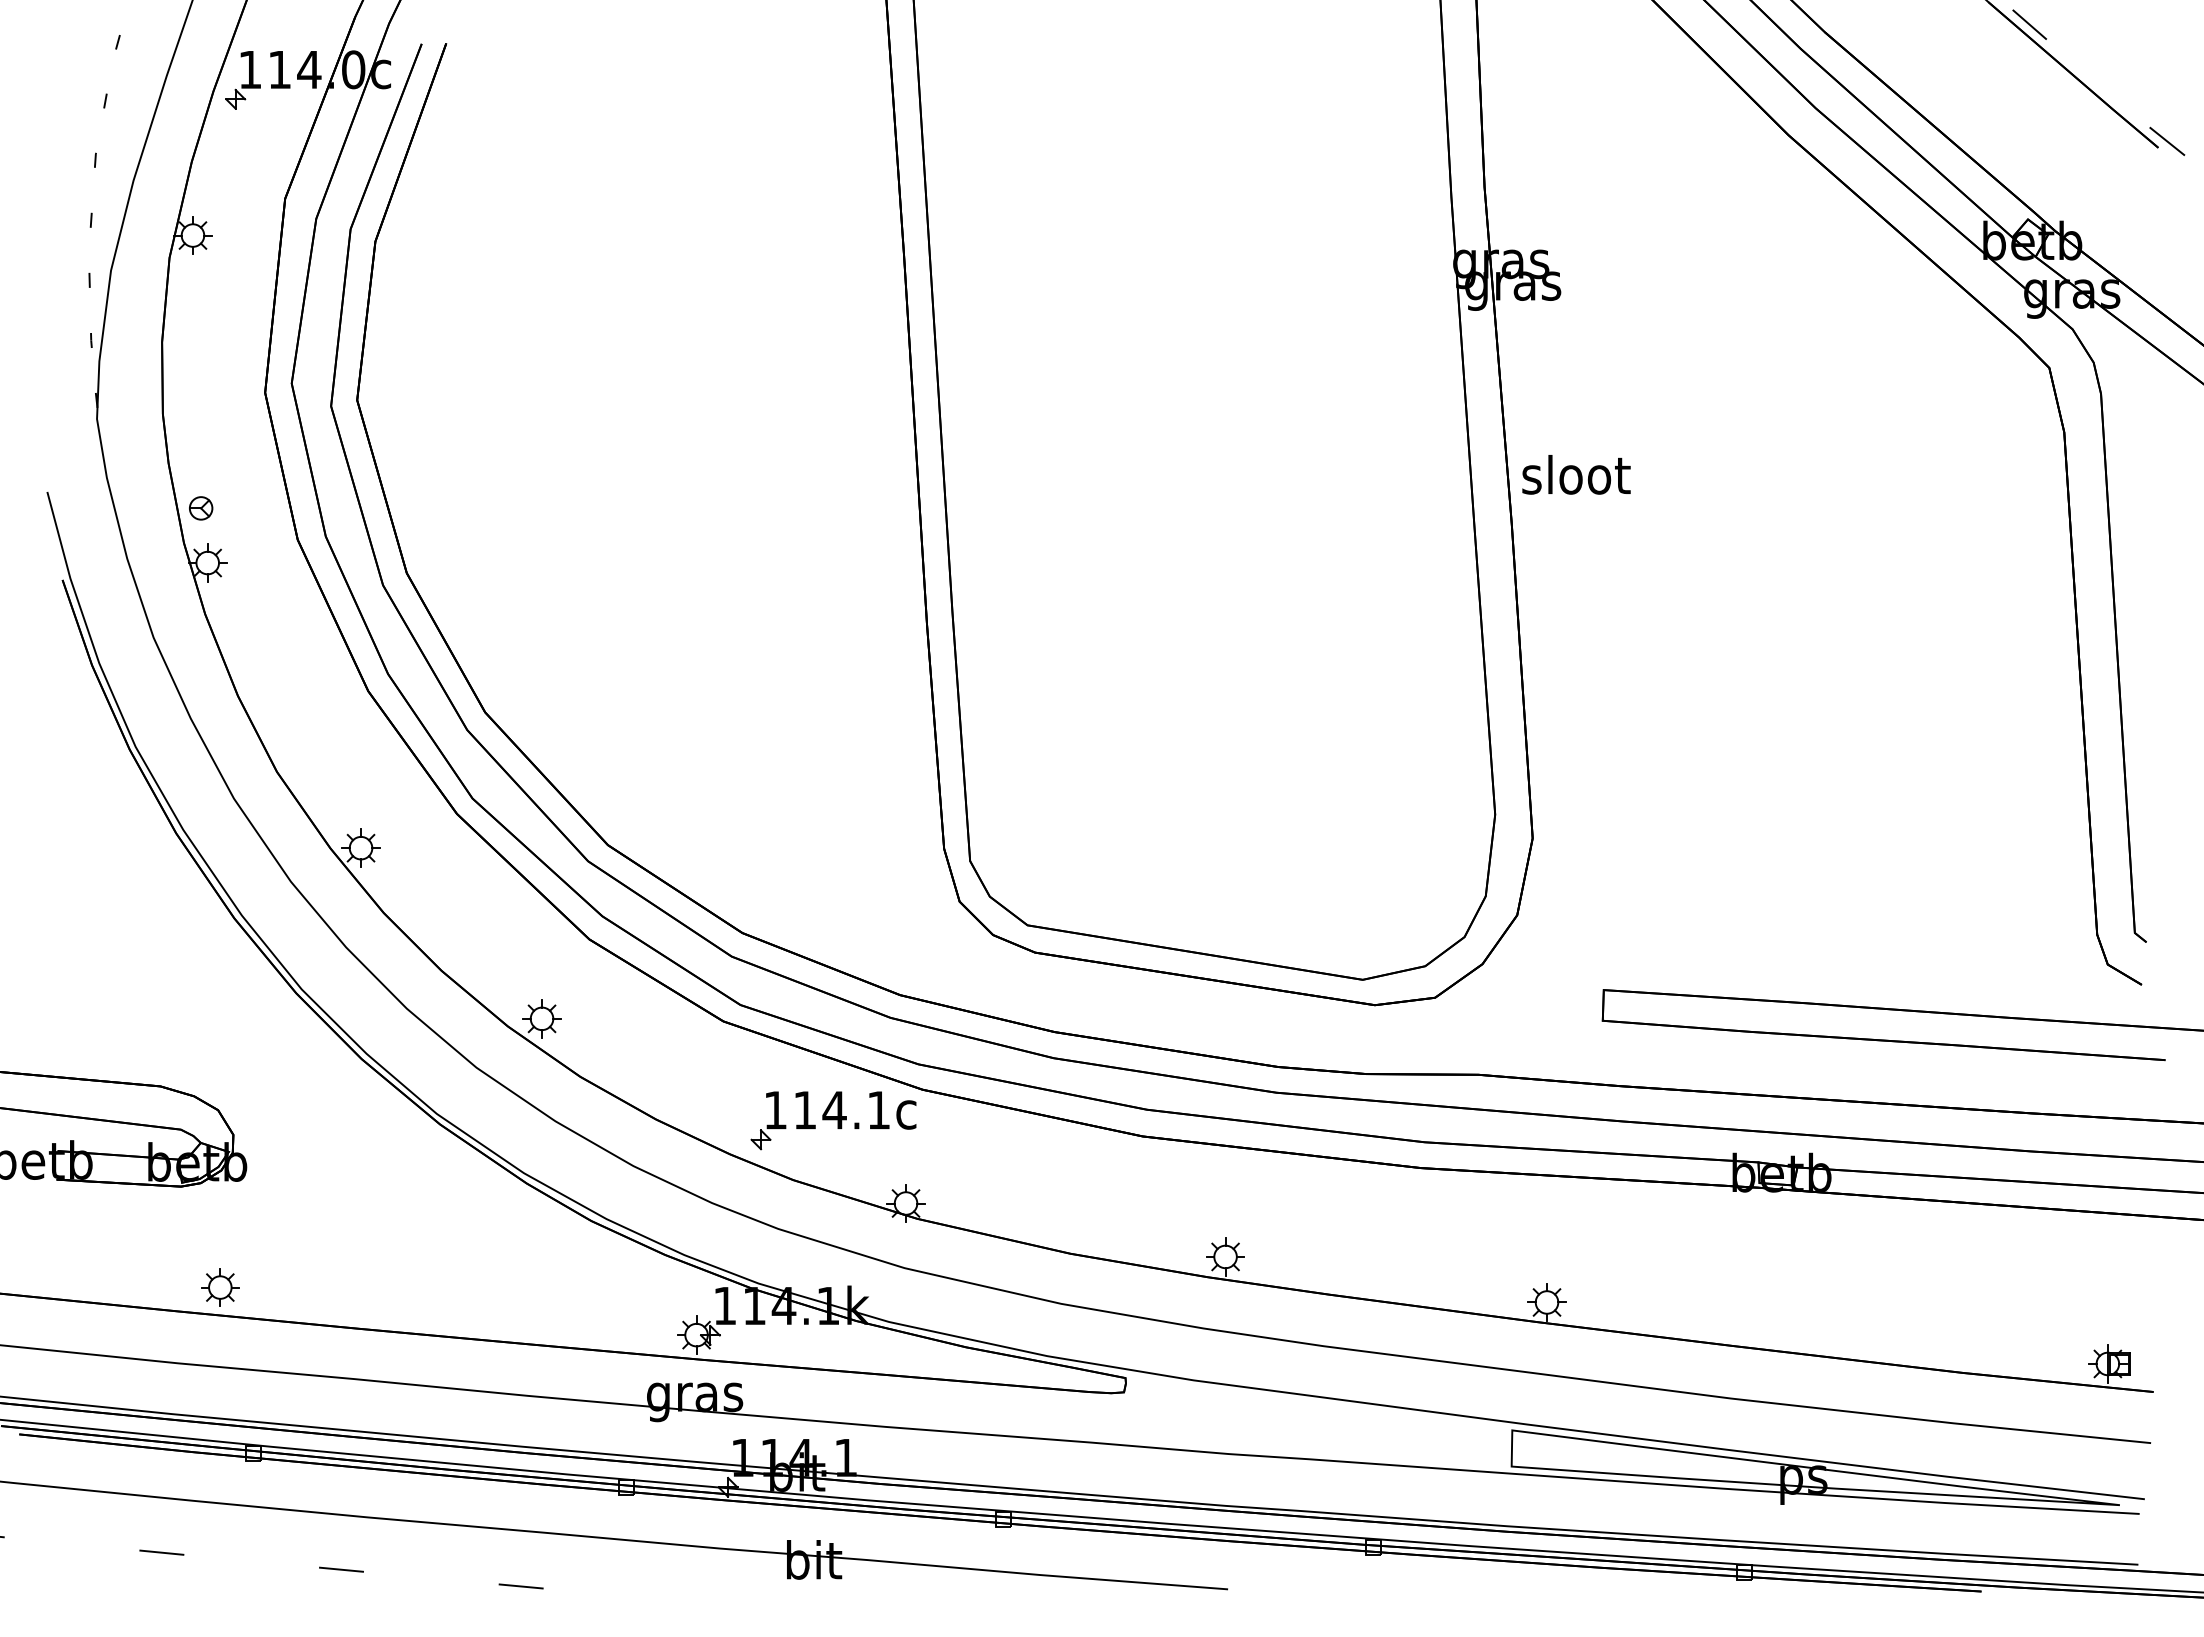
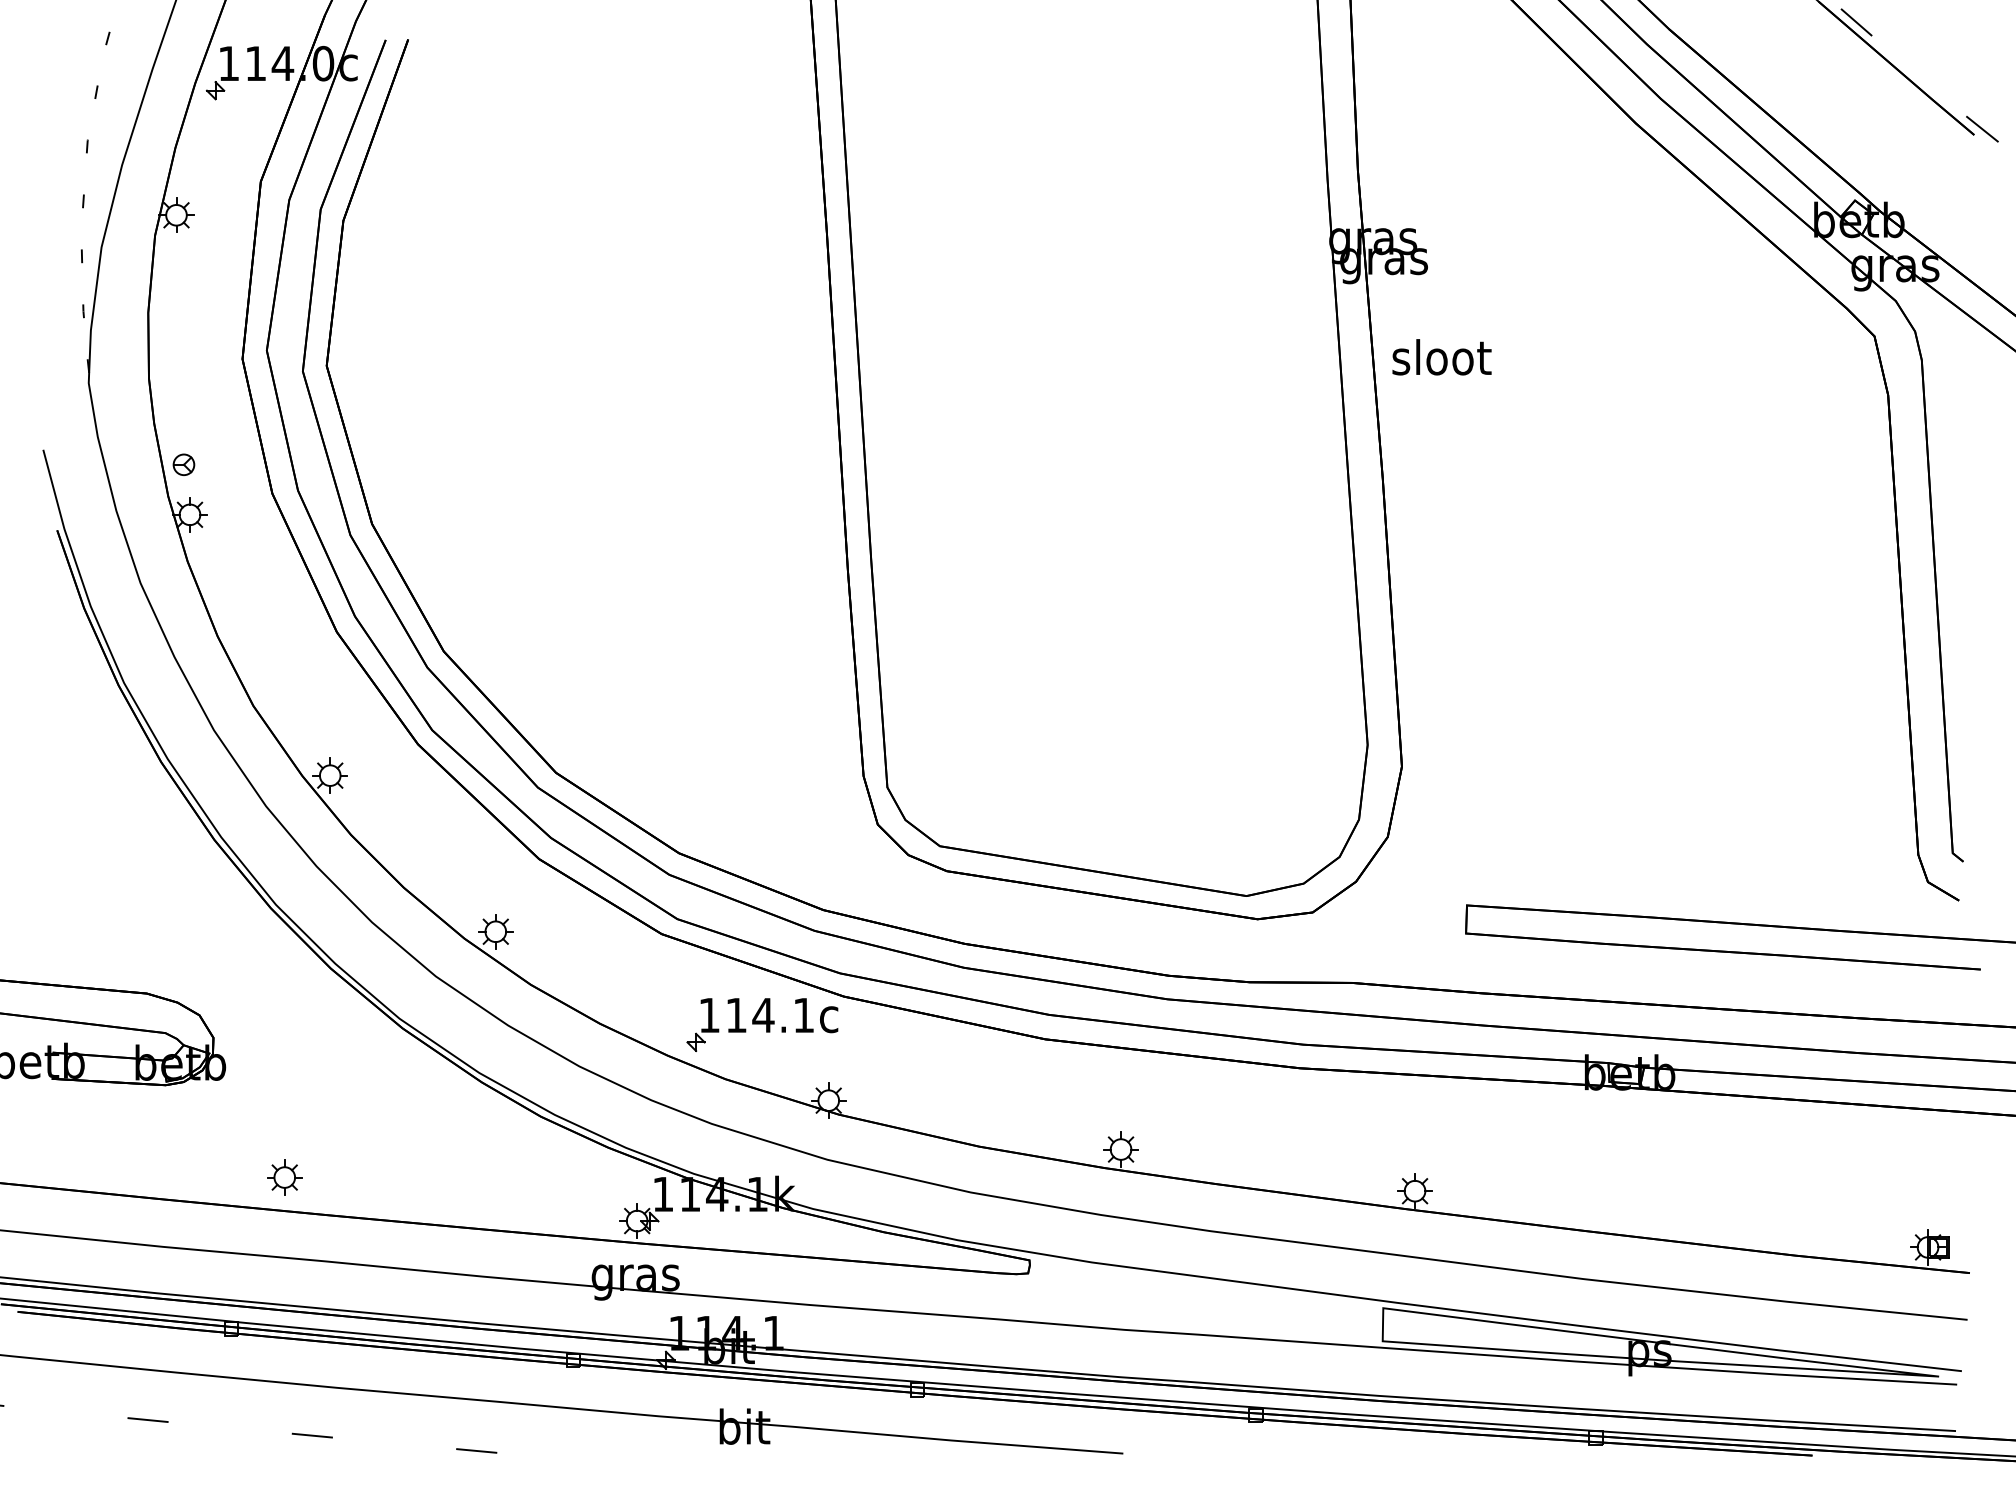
text: (1576, 474) -> (1442, 357), moved
part: (220, 1287) -> (284, 1177), moved

